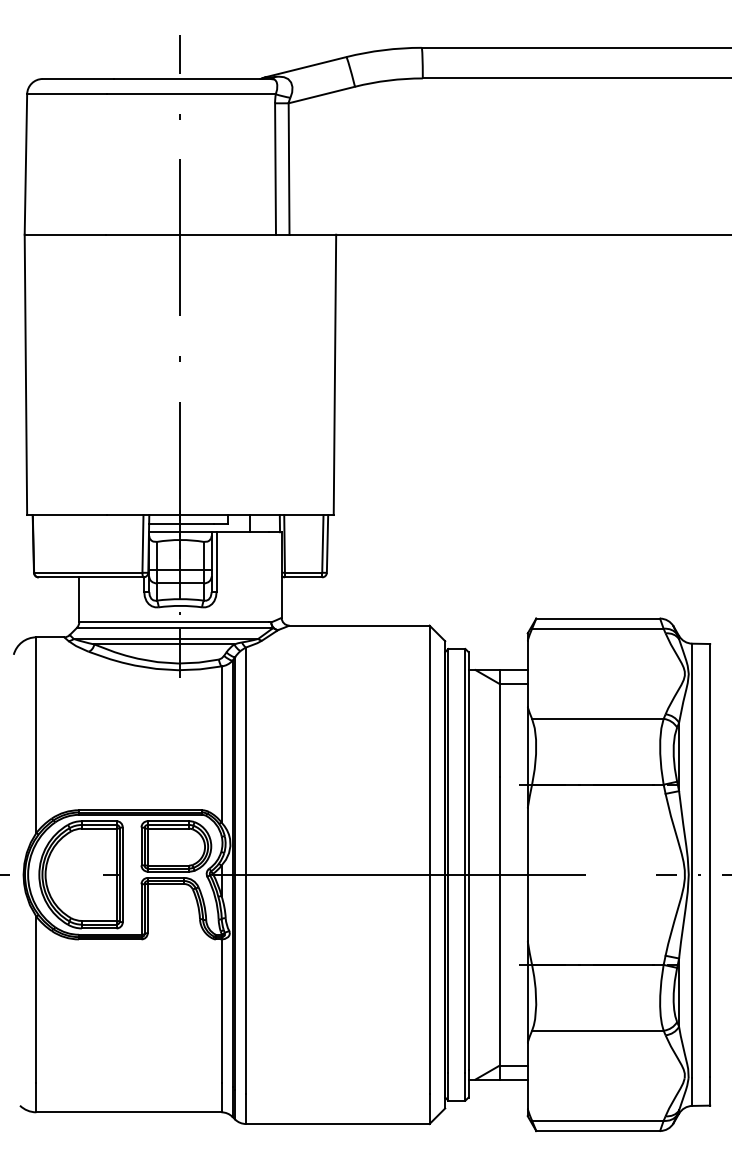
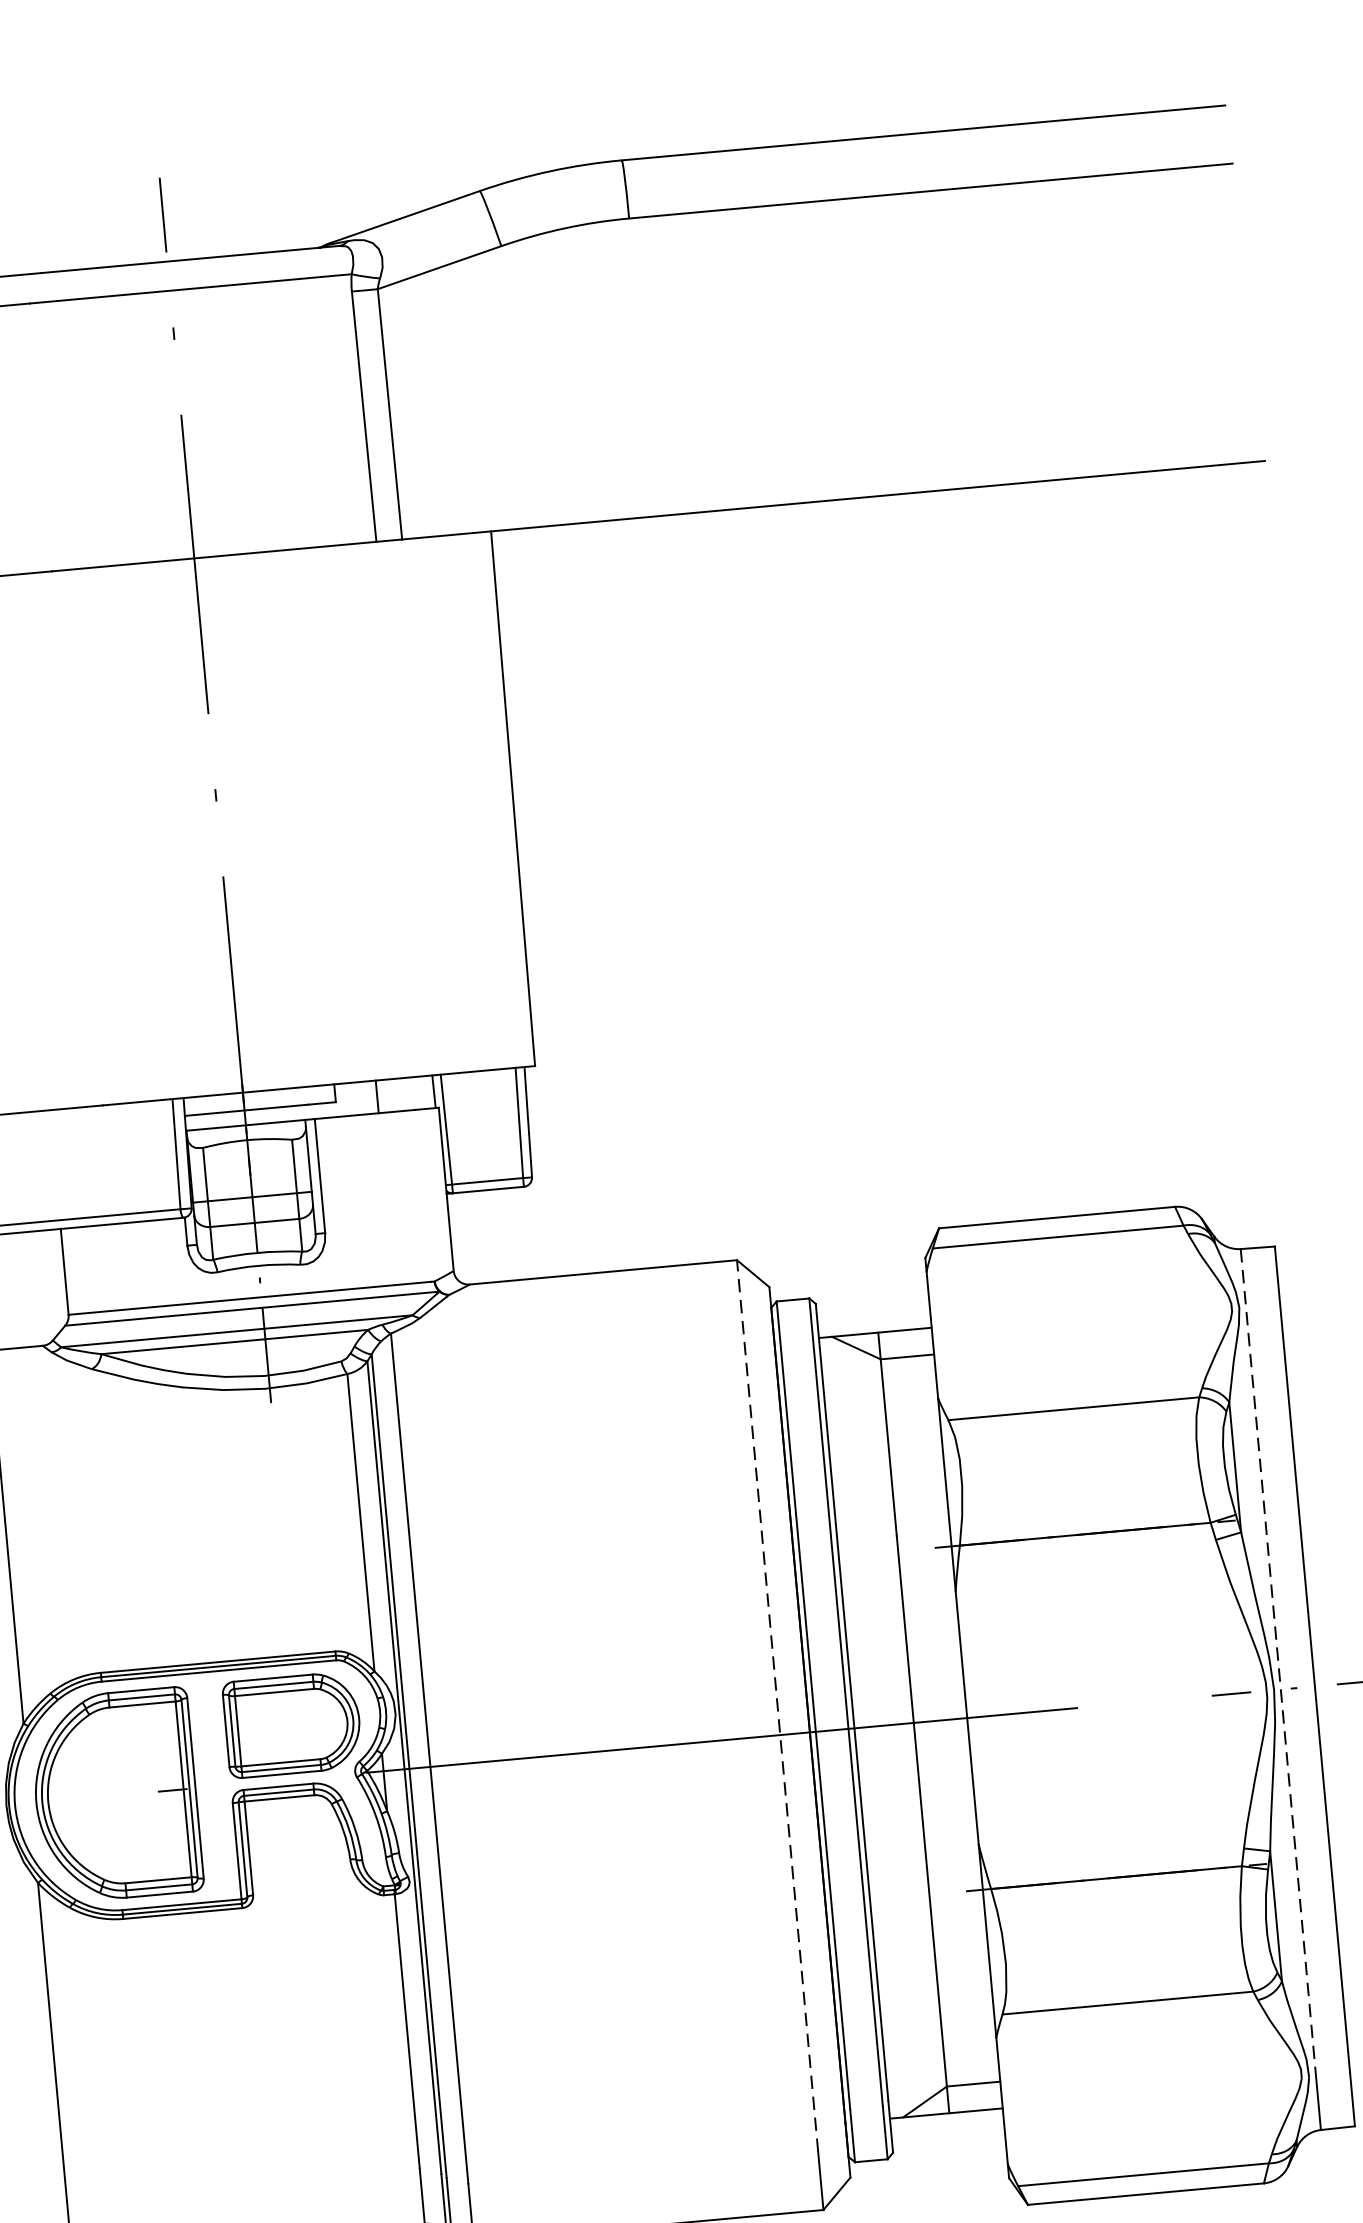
line: (429, 859) -> (777, 1705), solid -> dashed
line: (692, 860) -> (1278, 1662), solid -> dashed

